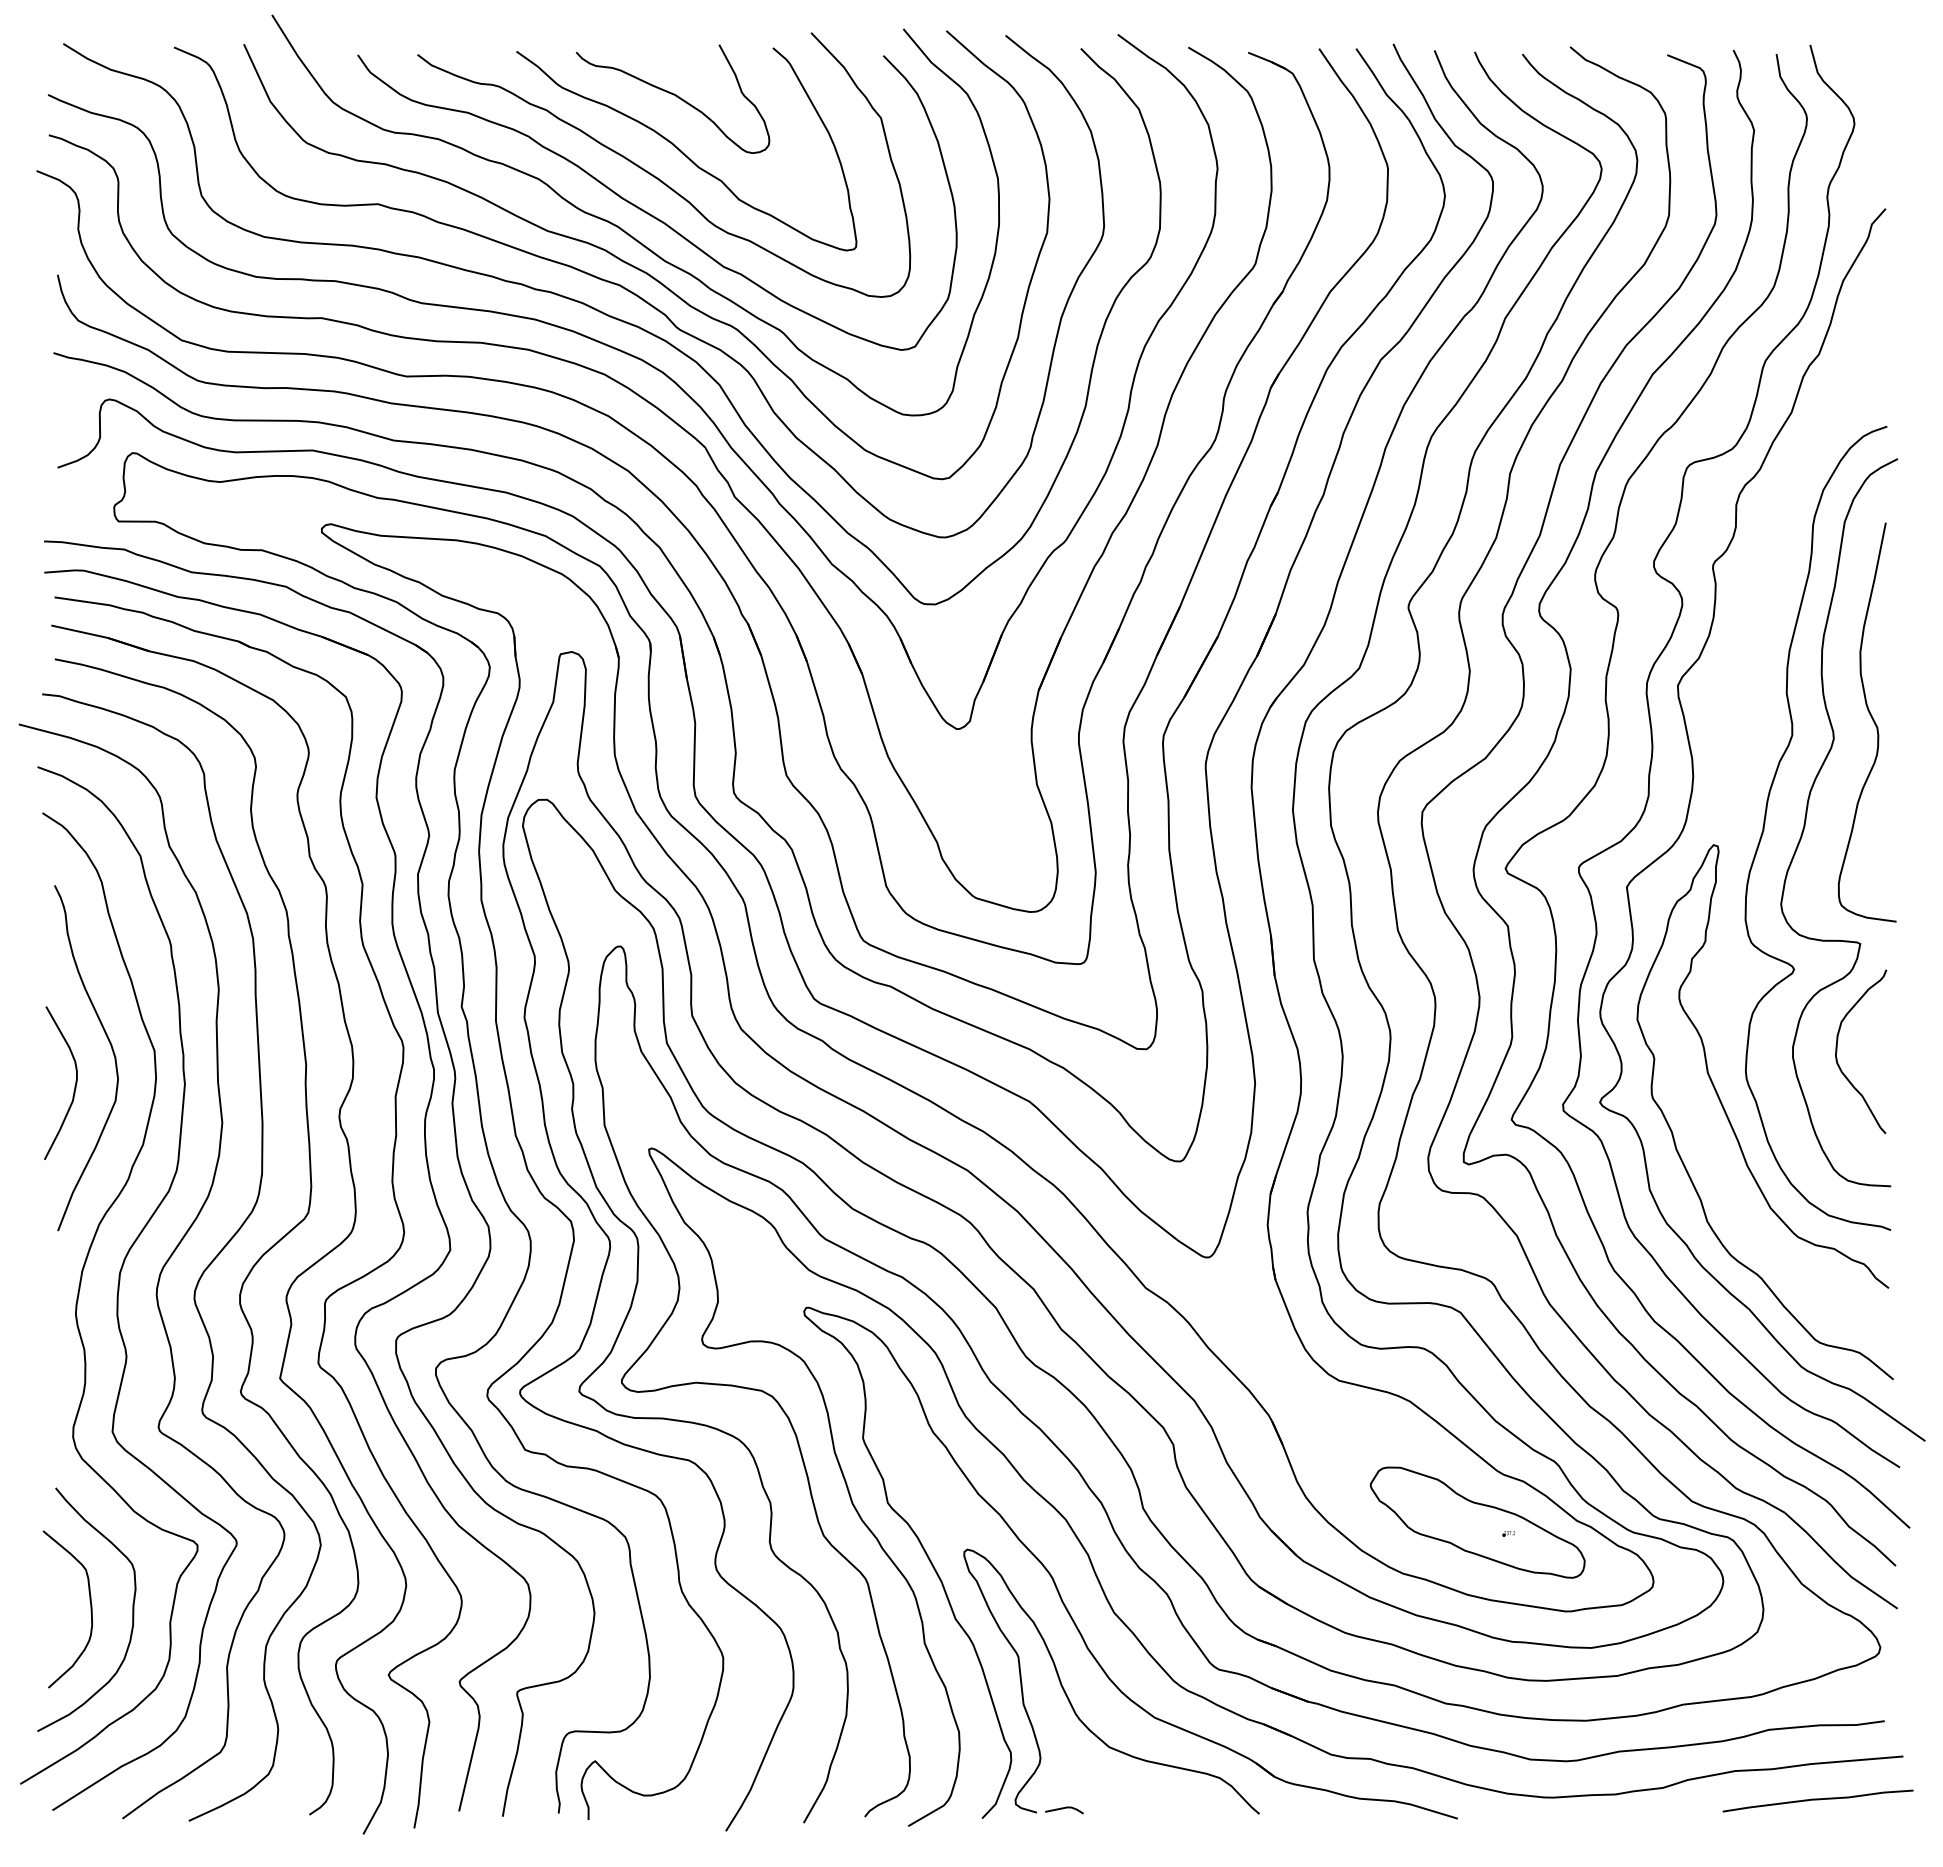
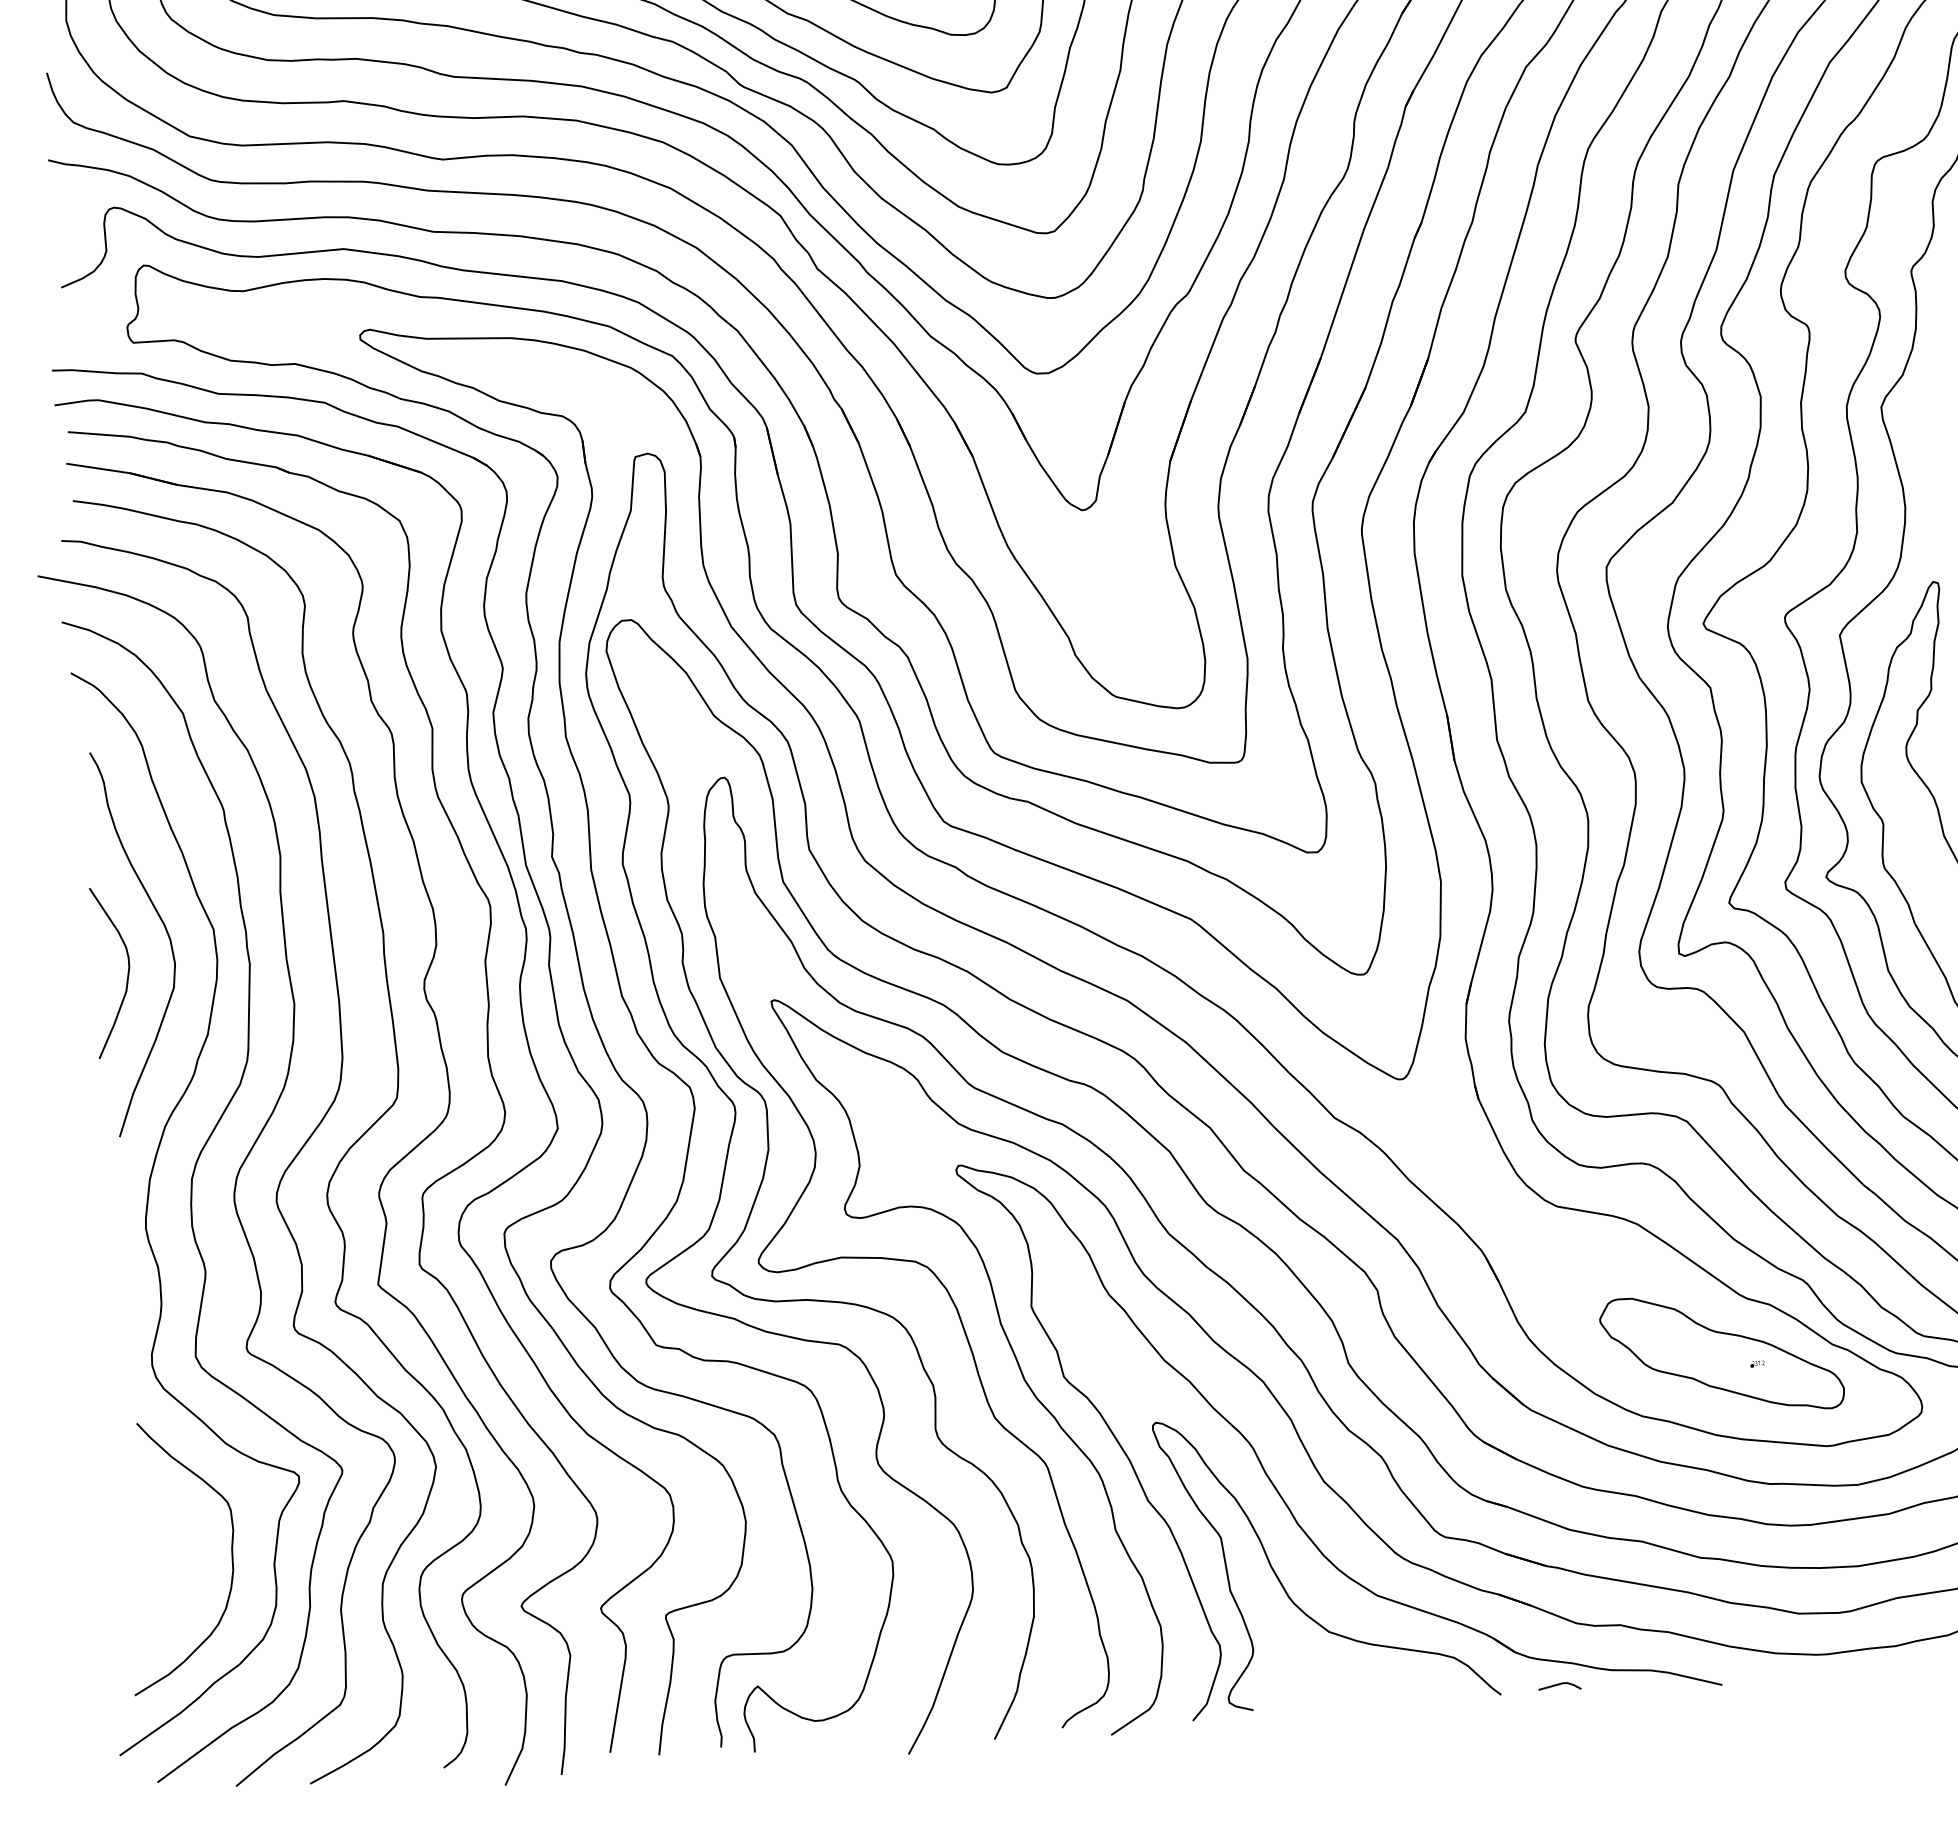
curve: (90, 1609) -> (184, 1555), removed
line: (1063, 1809) -> (1558, 1685), moved

